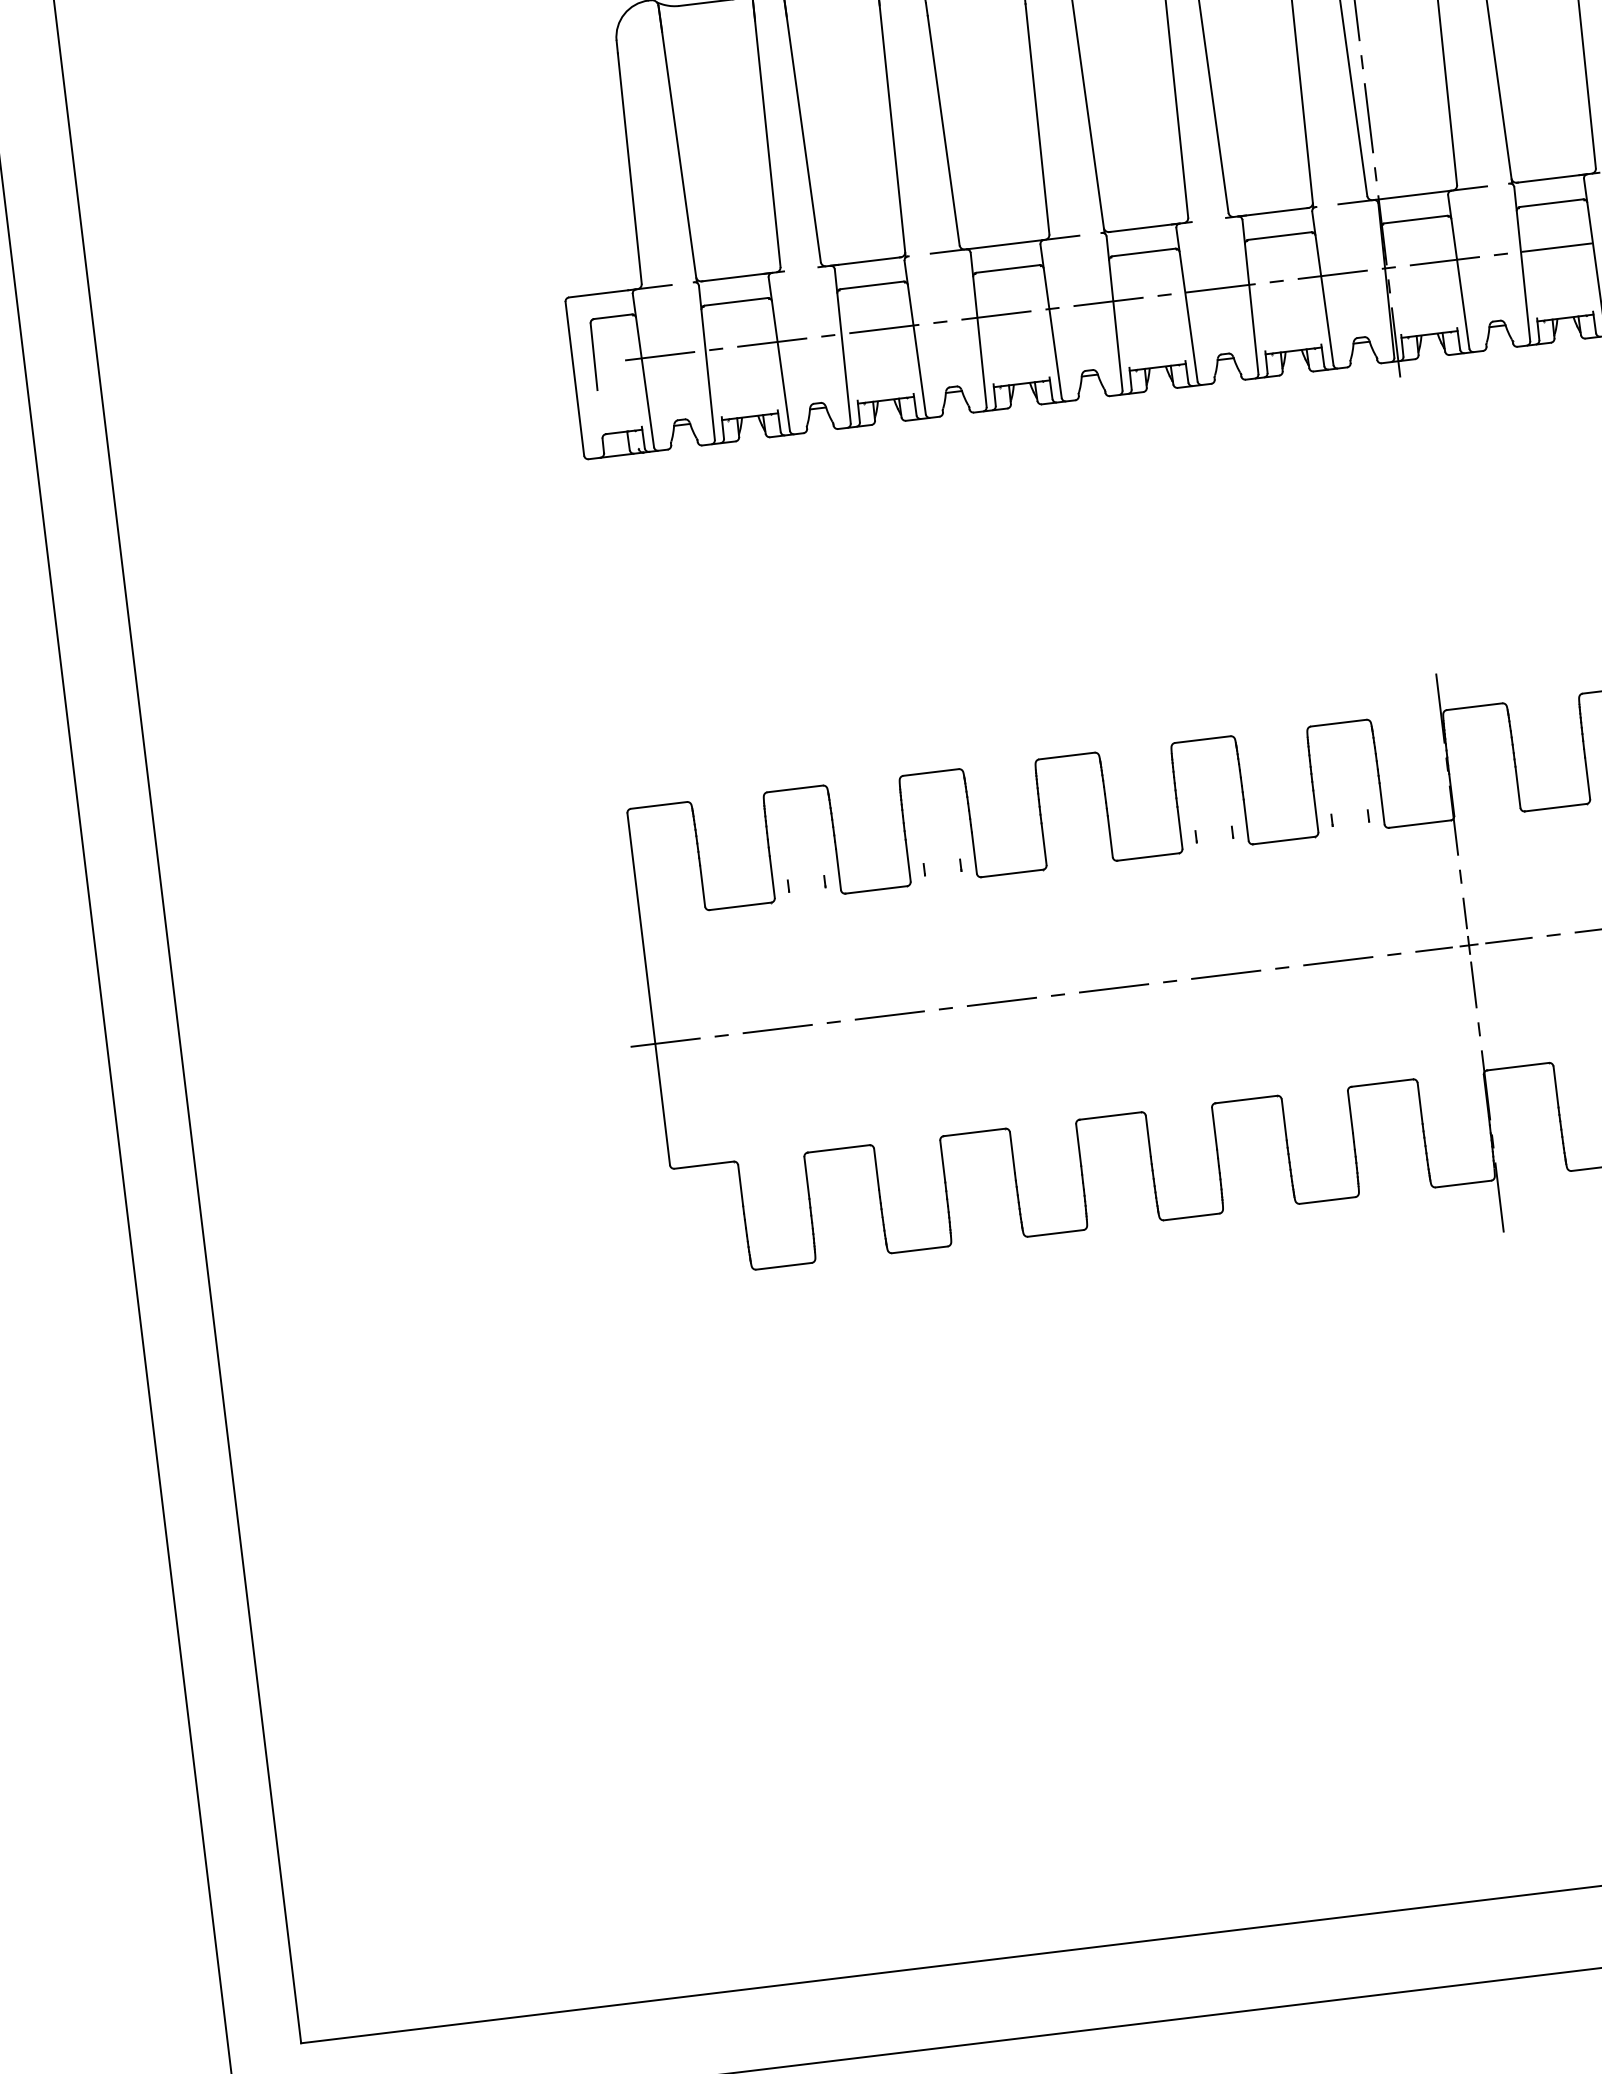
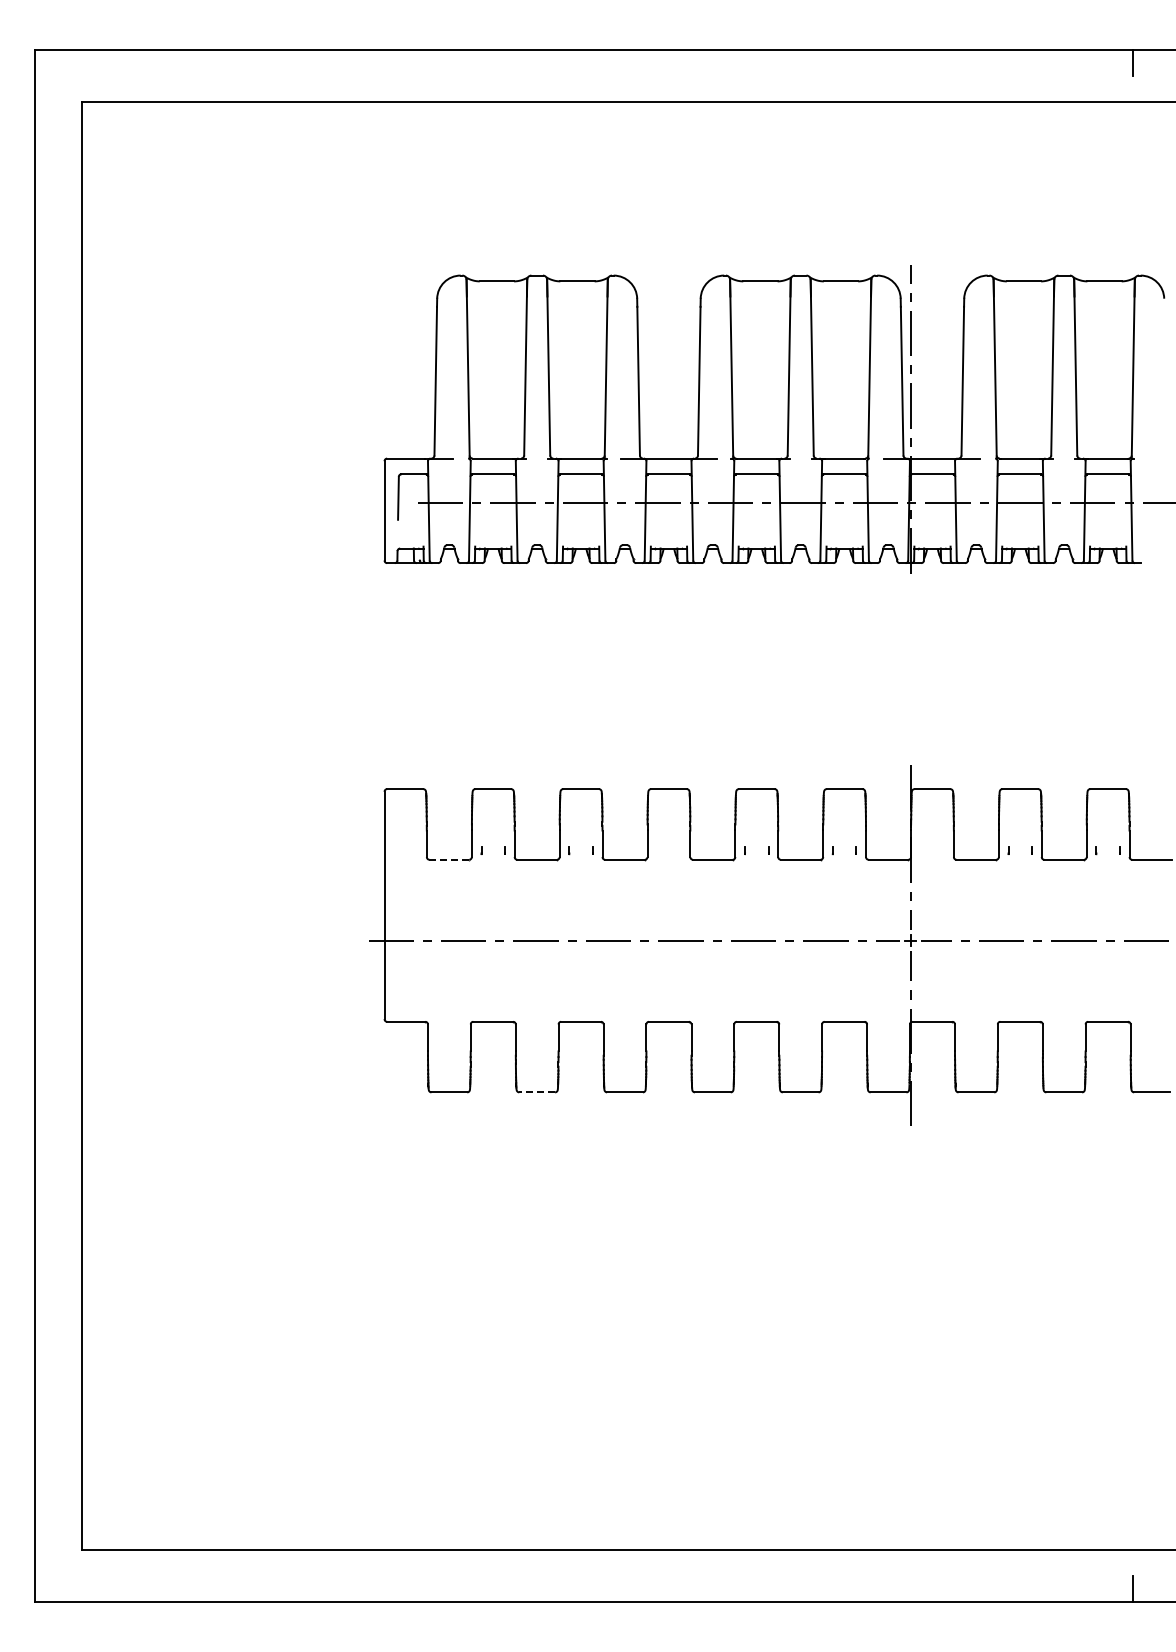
line: (740, 905) -> (449, 859), solid -> dashed
line: (920, 1249) -> (537, 1092), solid -> dashed

